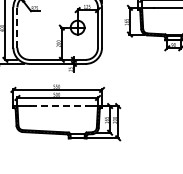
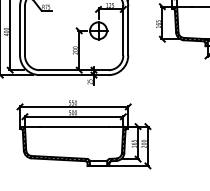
line: (17, 28) -> (25, 31), dashed -> solid
line: (58, 106) -> (75, 127), dashed -> solid

